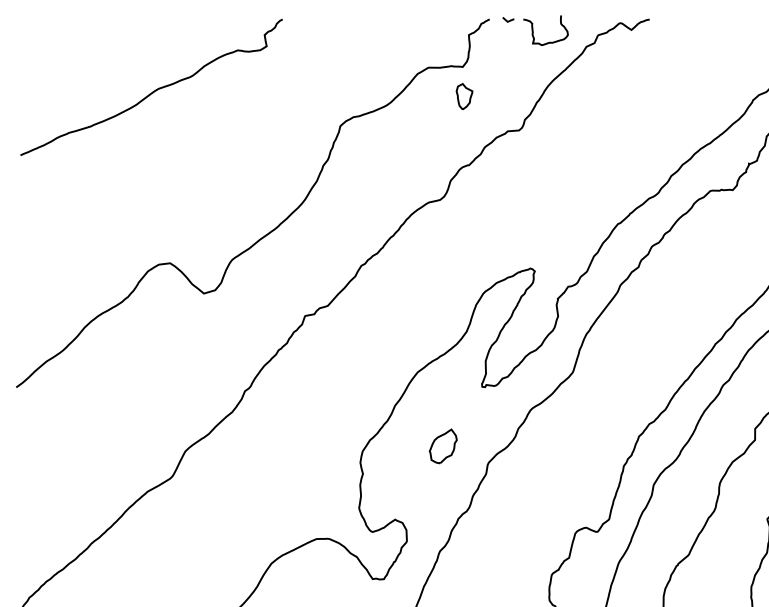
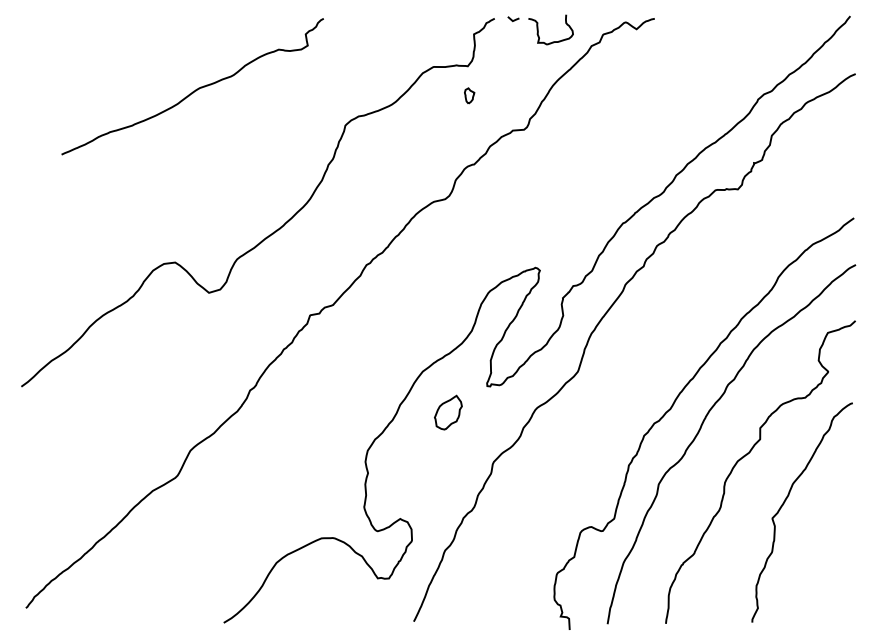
curve: (154, 90) -> (195, 89), moved
part: (464, 96) -> (469, 95), size x0.6
part: (443, 446) -> (448, 412), moved

